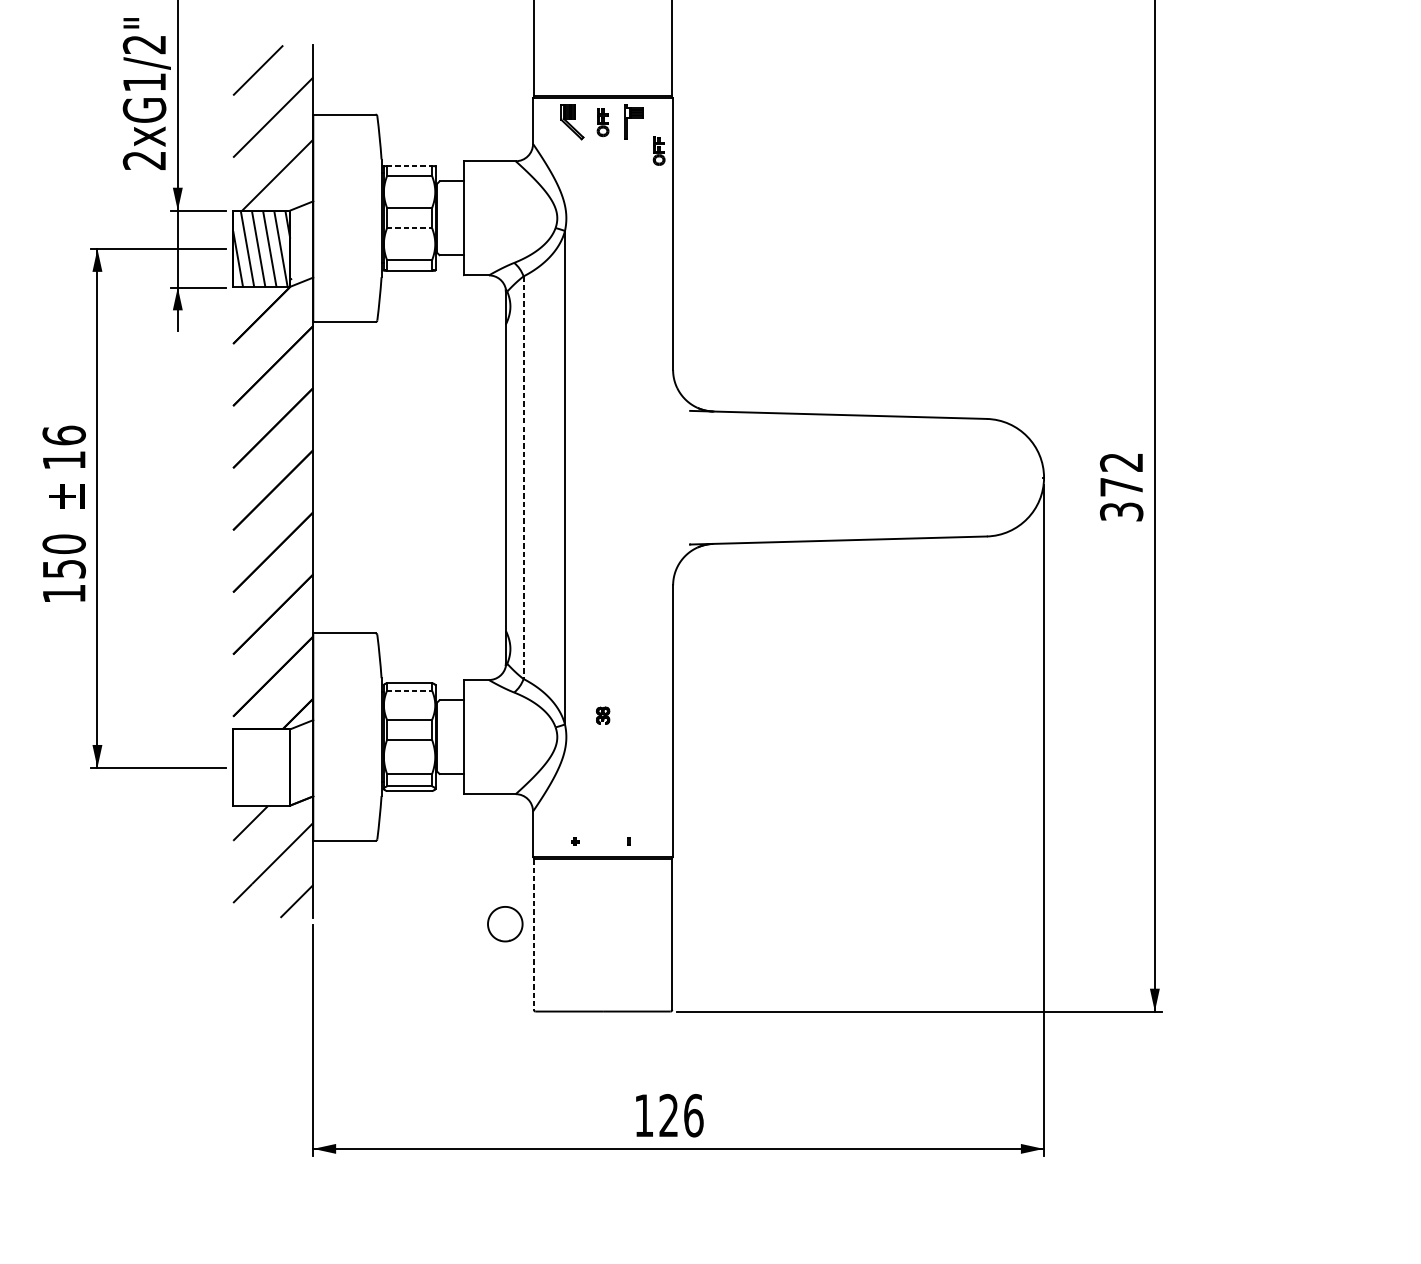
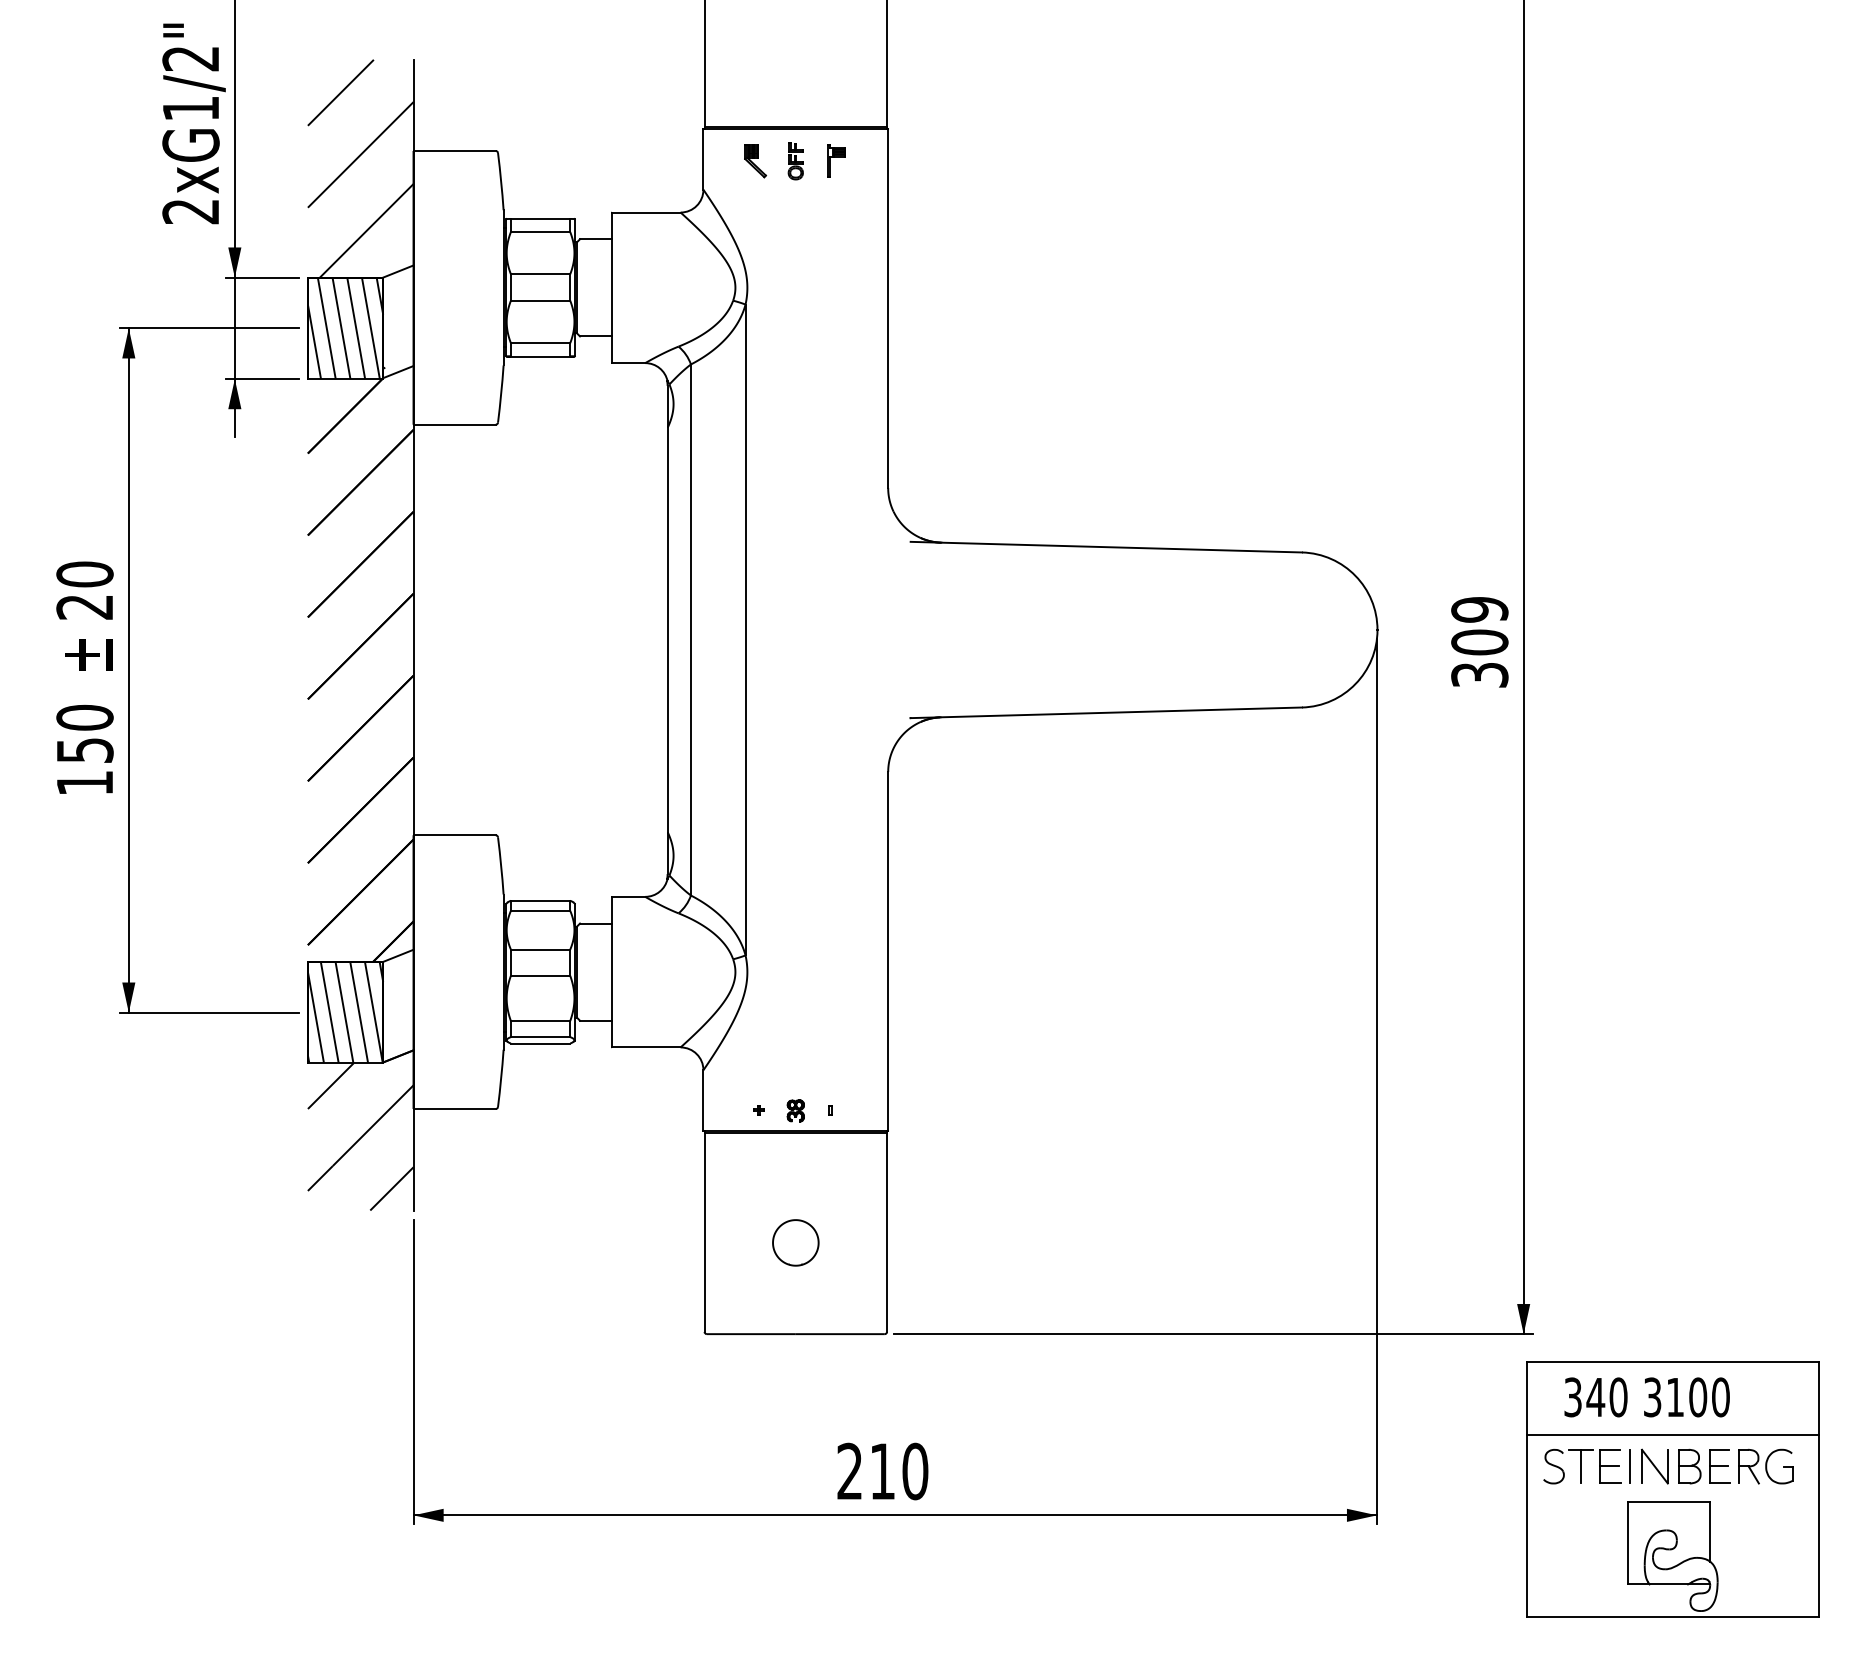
part: (633, 121) -> (836, 160), size x0.71
part: (572, 122) -> (755, 161), size x0.71
part: (658, 151) -> (869, 199), removed
line: (409, 165) -> (540, 218), dashed -> solid
line: (409, 227) -> (540, 300), dashed -> solid
text: (63, 447) -> (84, 590), 16 -> 20
text: (1121, 475) -> (1479, 626), 372 -> 309
line: (523, 477) -> (690, 629), dashed -> solid
line: (409, 690) -> (540, 910), dashed -> solid
part: (602, 715) -> (795, 1110), moved
hatch: (261, 767) -> (345, 1012), added
part: (505, 923) -> (795, 1242), moved
line: (533, 935) -> (704, 1233), dashed -> solid
text: (668, 1115) -> (882, 1471), 126 -> 210
part: (1267, 1129) -> (1672, 1489), added

